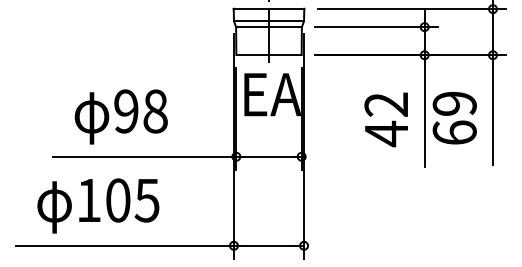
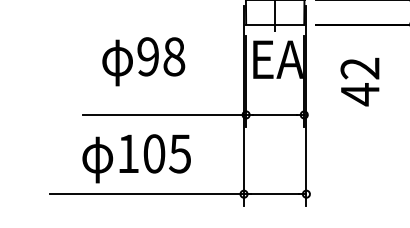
text: (120, 116) -> (143, 61), moved
text: (385, 119) -> (359, 81), moved
text: (98, 205) -> (136, 158), moved

